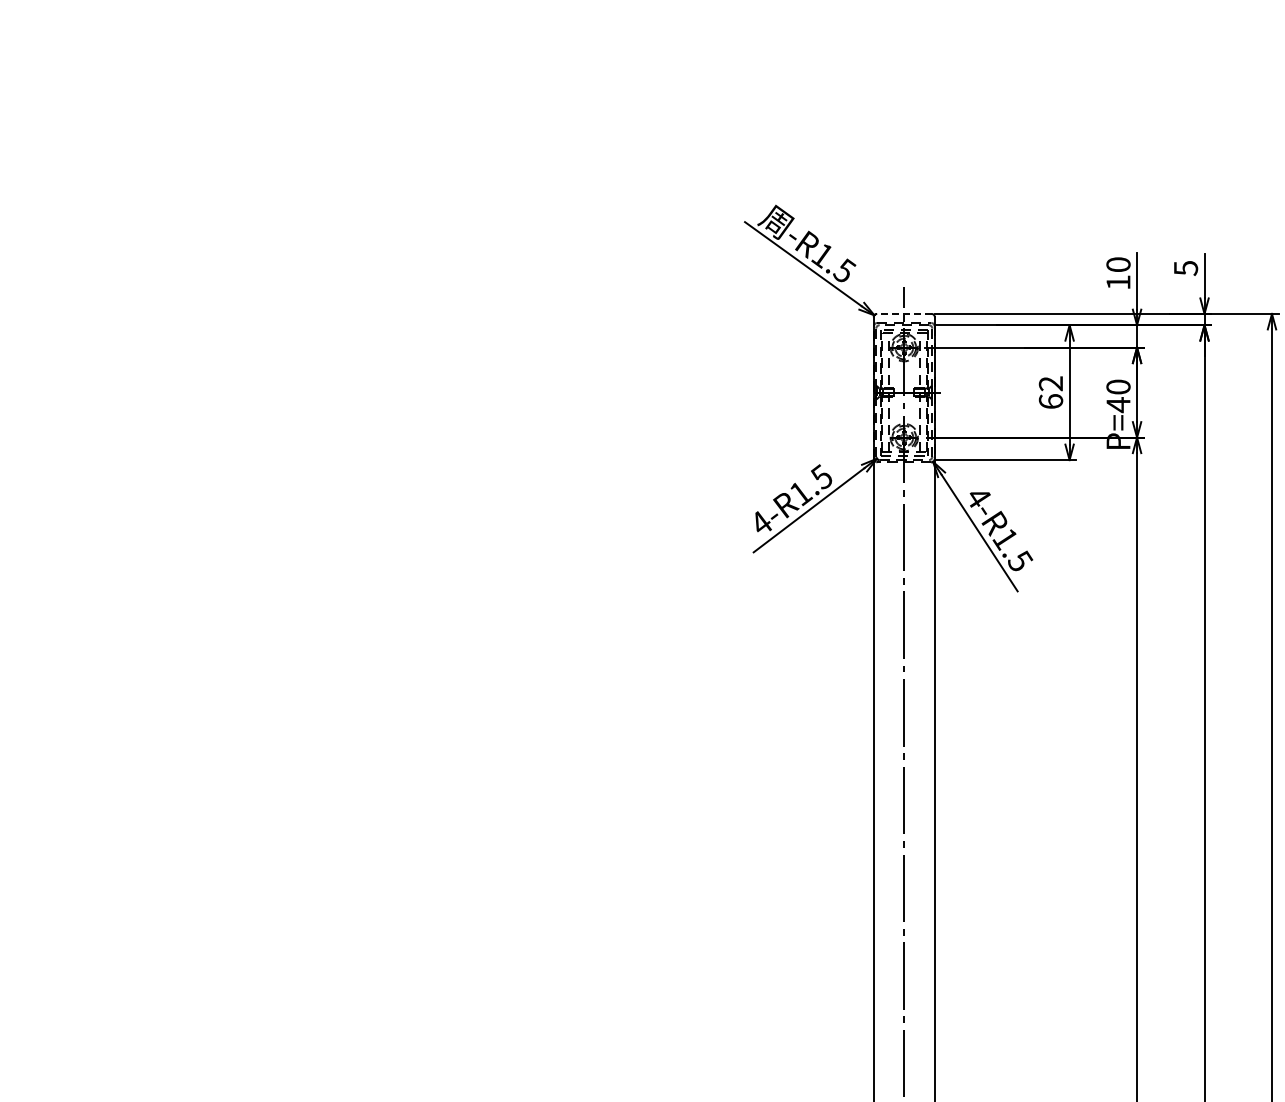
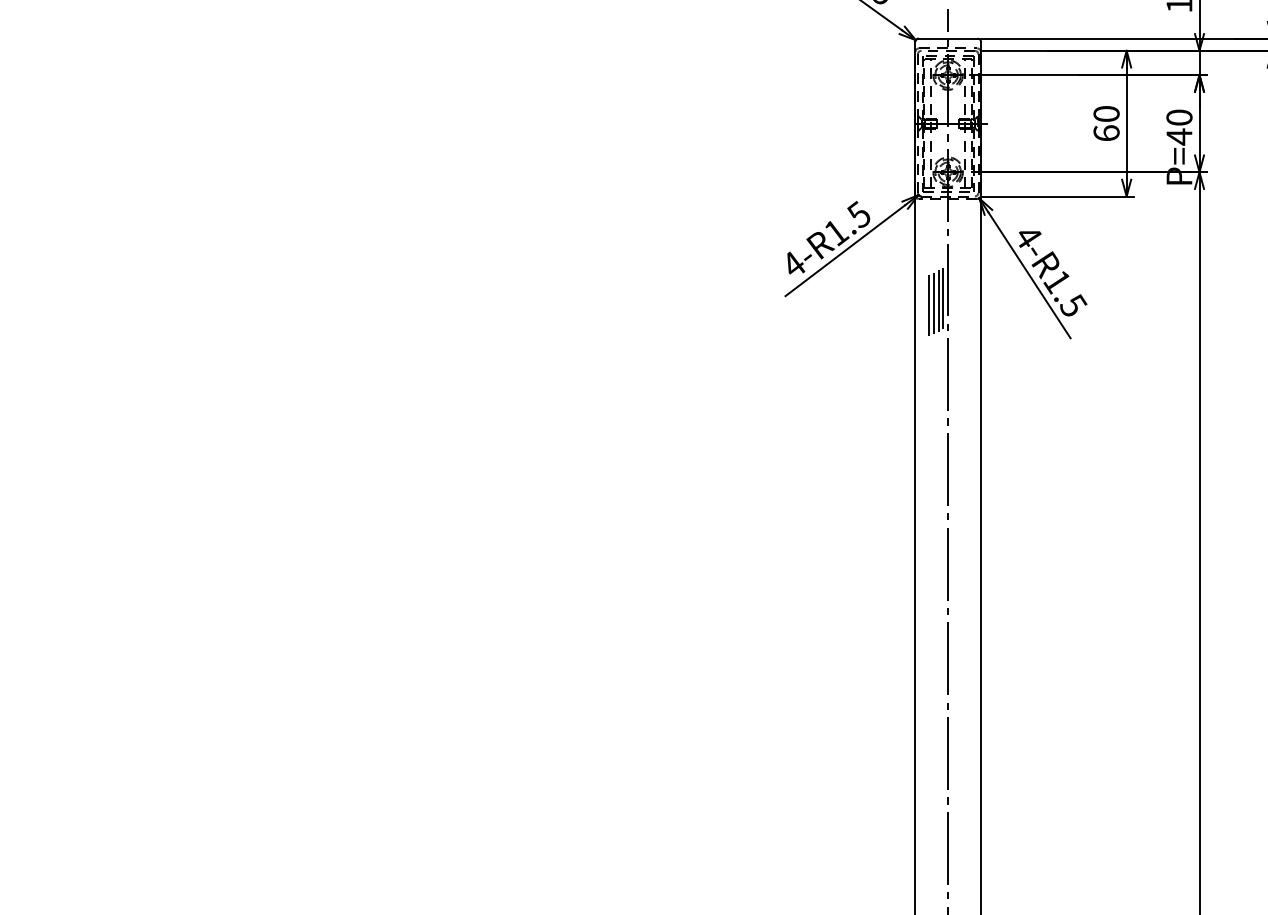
line: (903, 313) -> (947, 38), dashed -> solid
text: (1051, 383) -> (1107, 113), 62 -> 60
hatch: (892, 557) -> (935, 301), added

